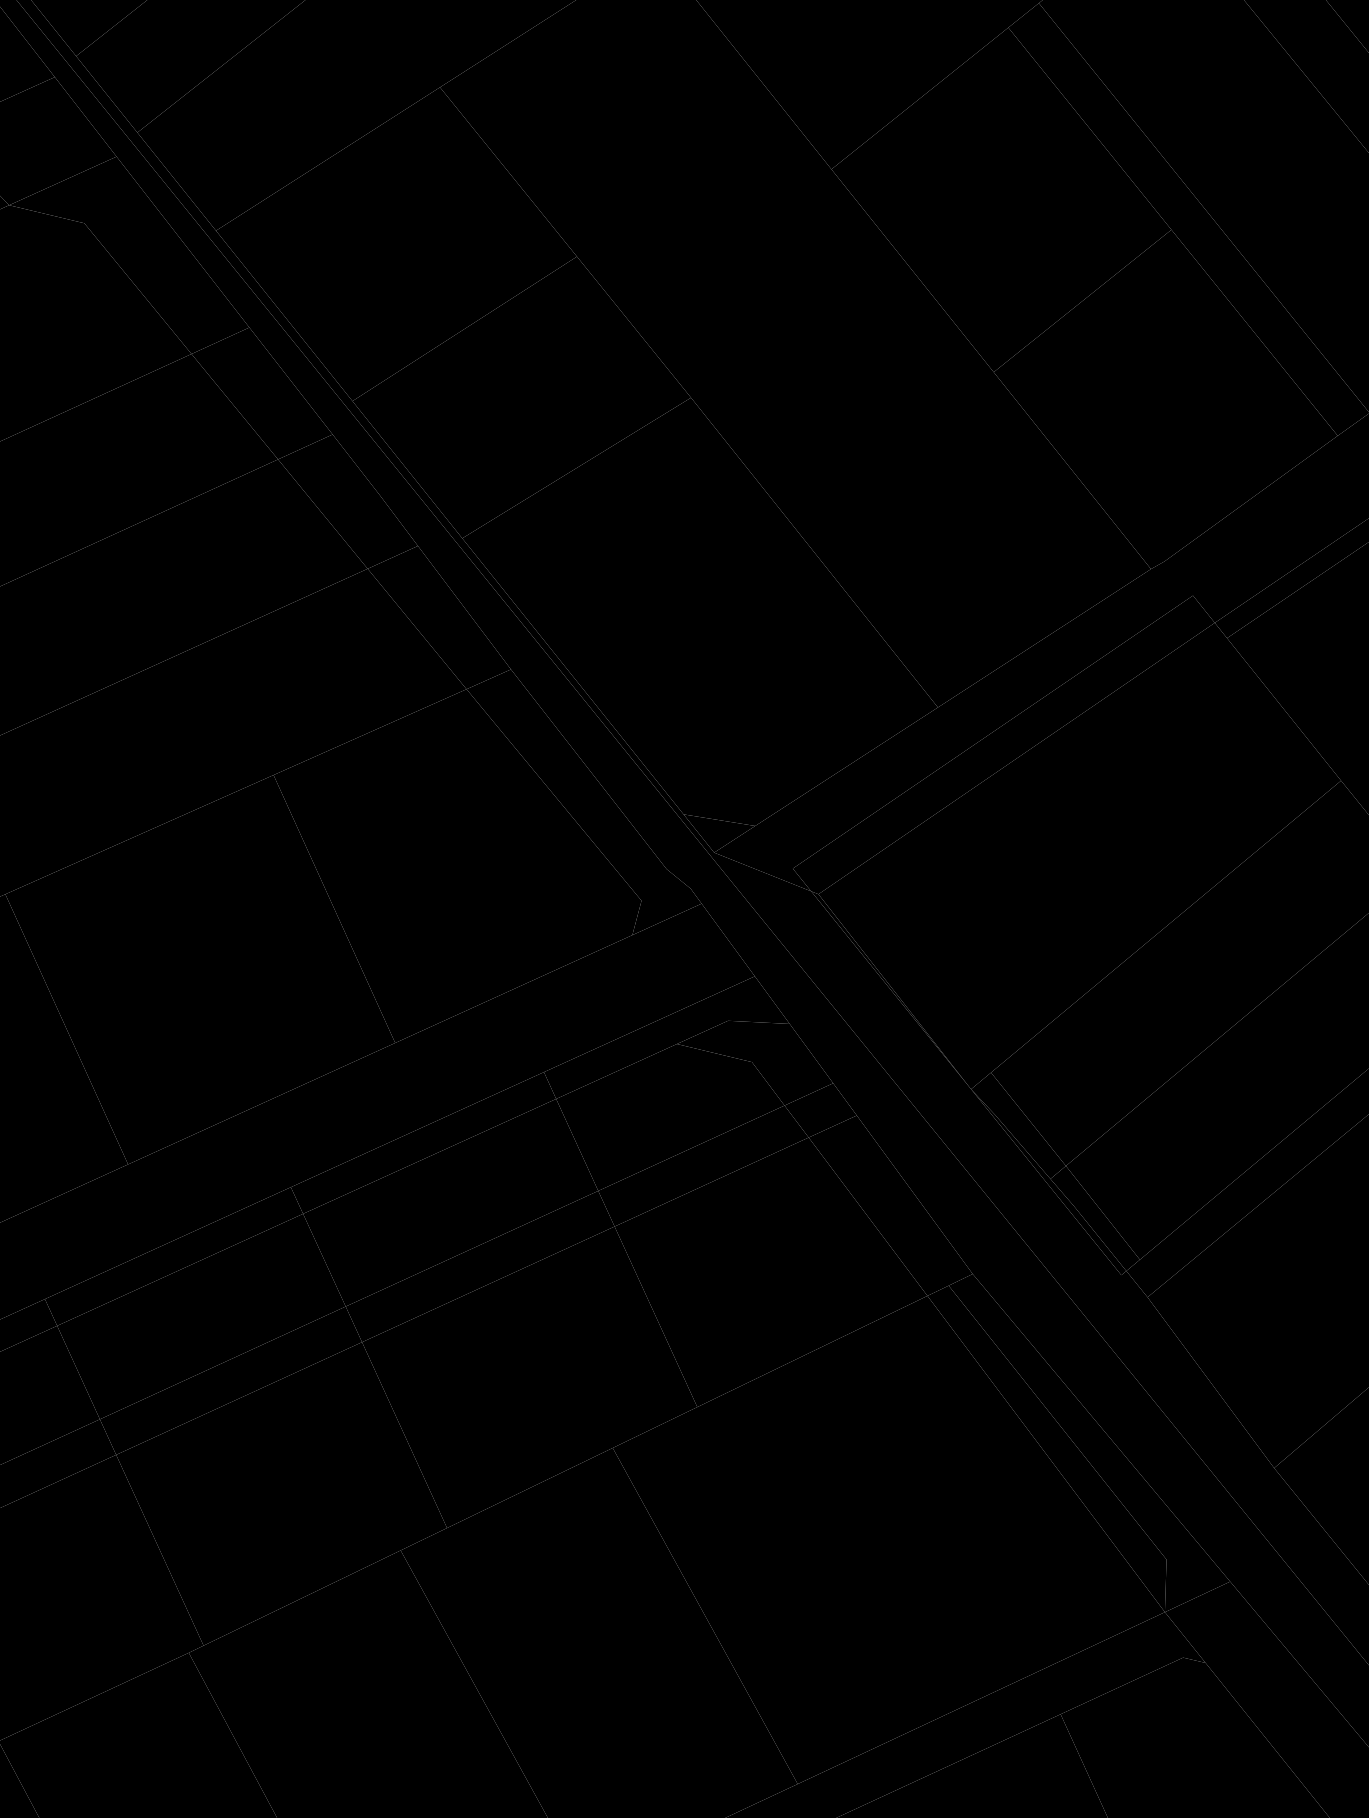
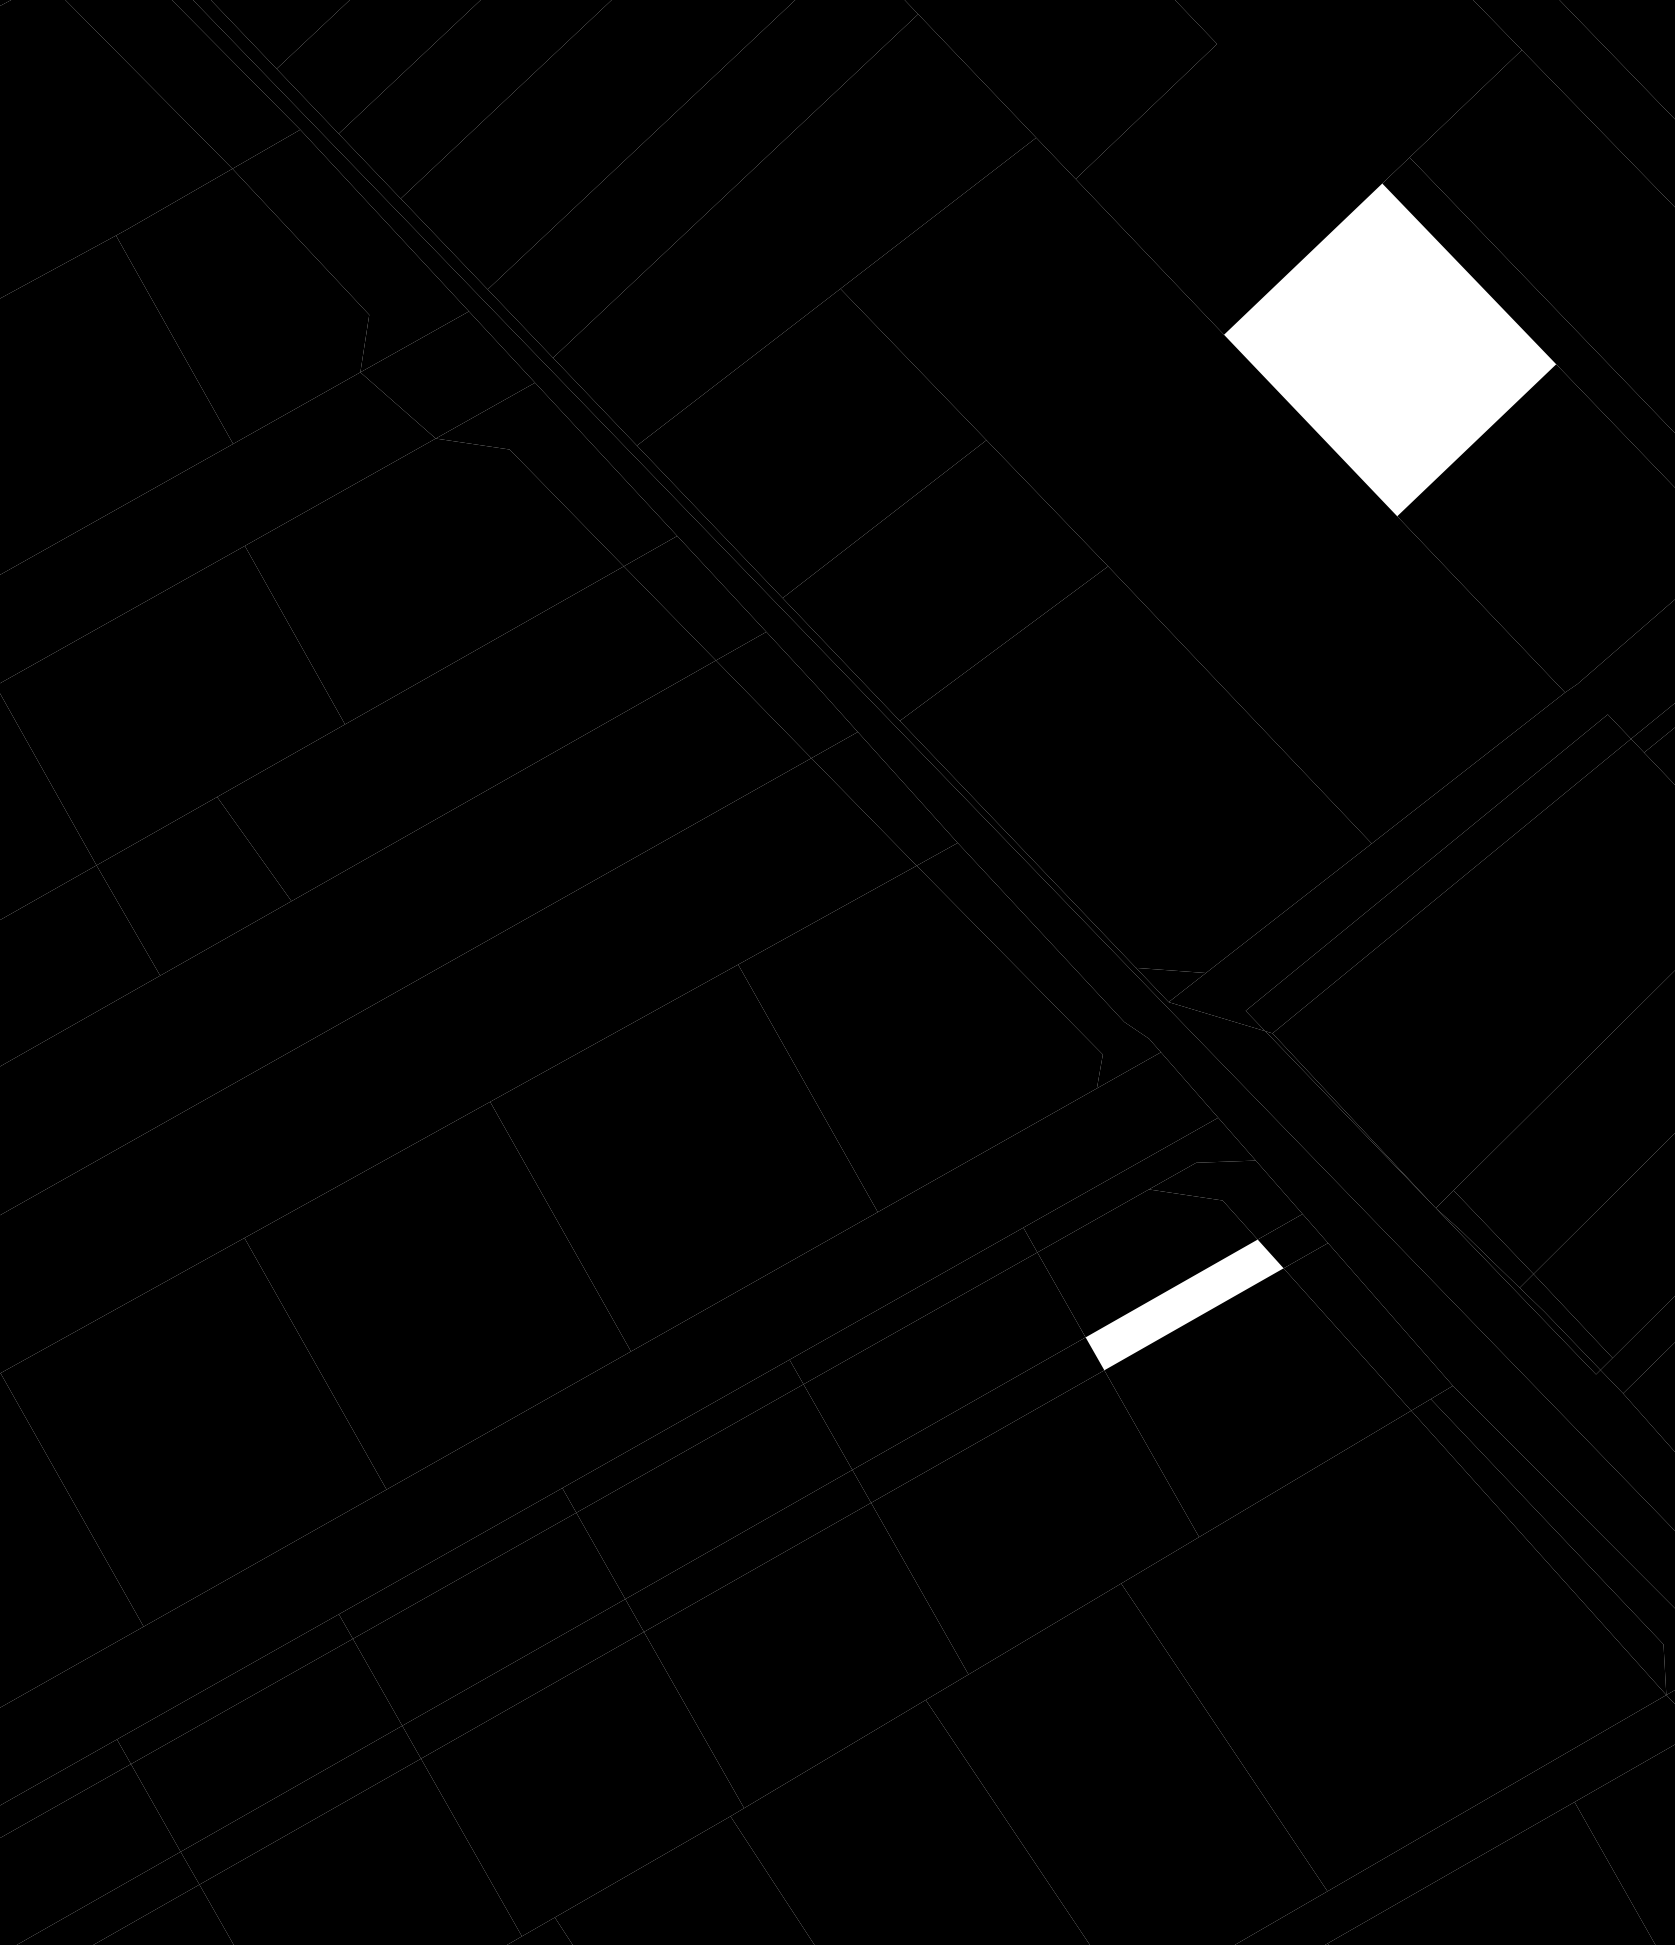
fill: (1001, 199) -> (1390, 349), removed
fill: (703, 1165) -> (1184, 1304), removed

